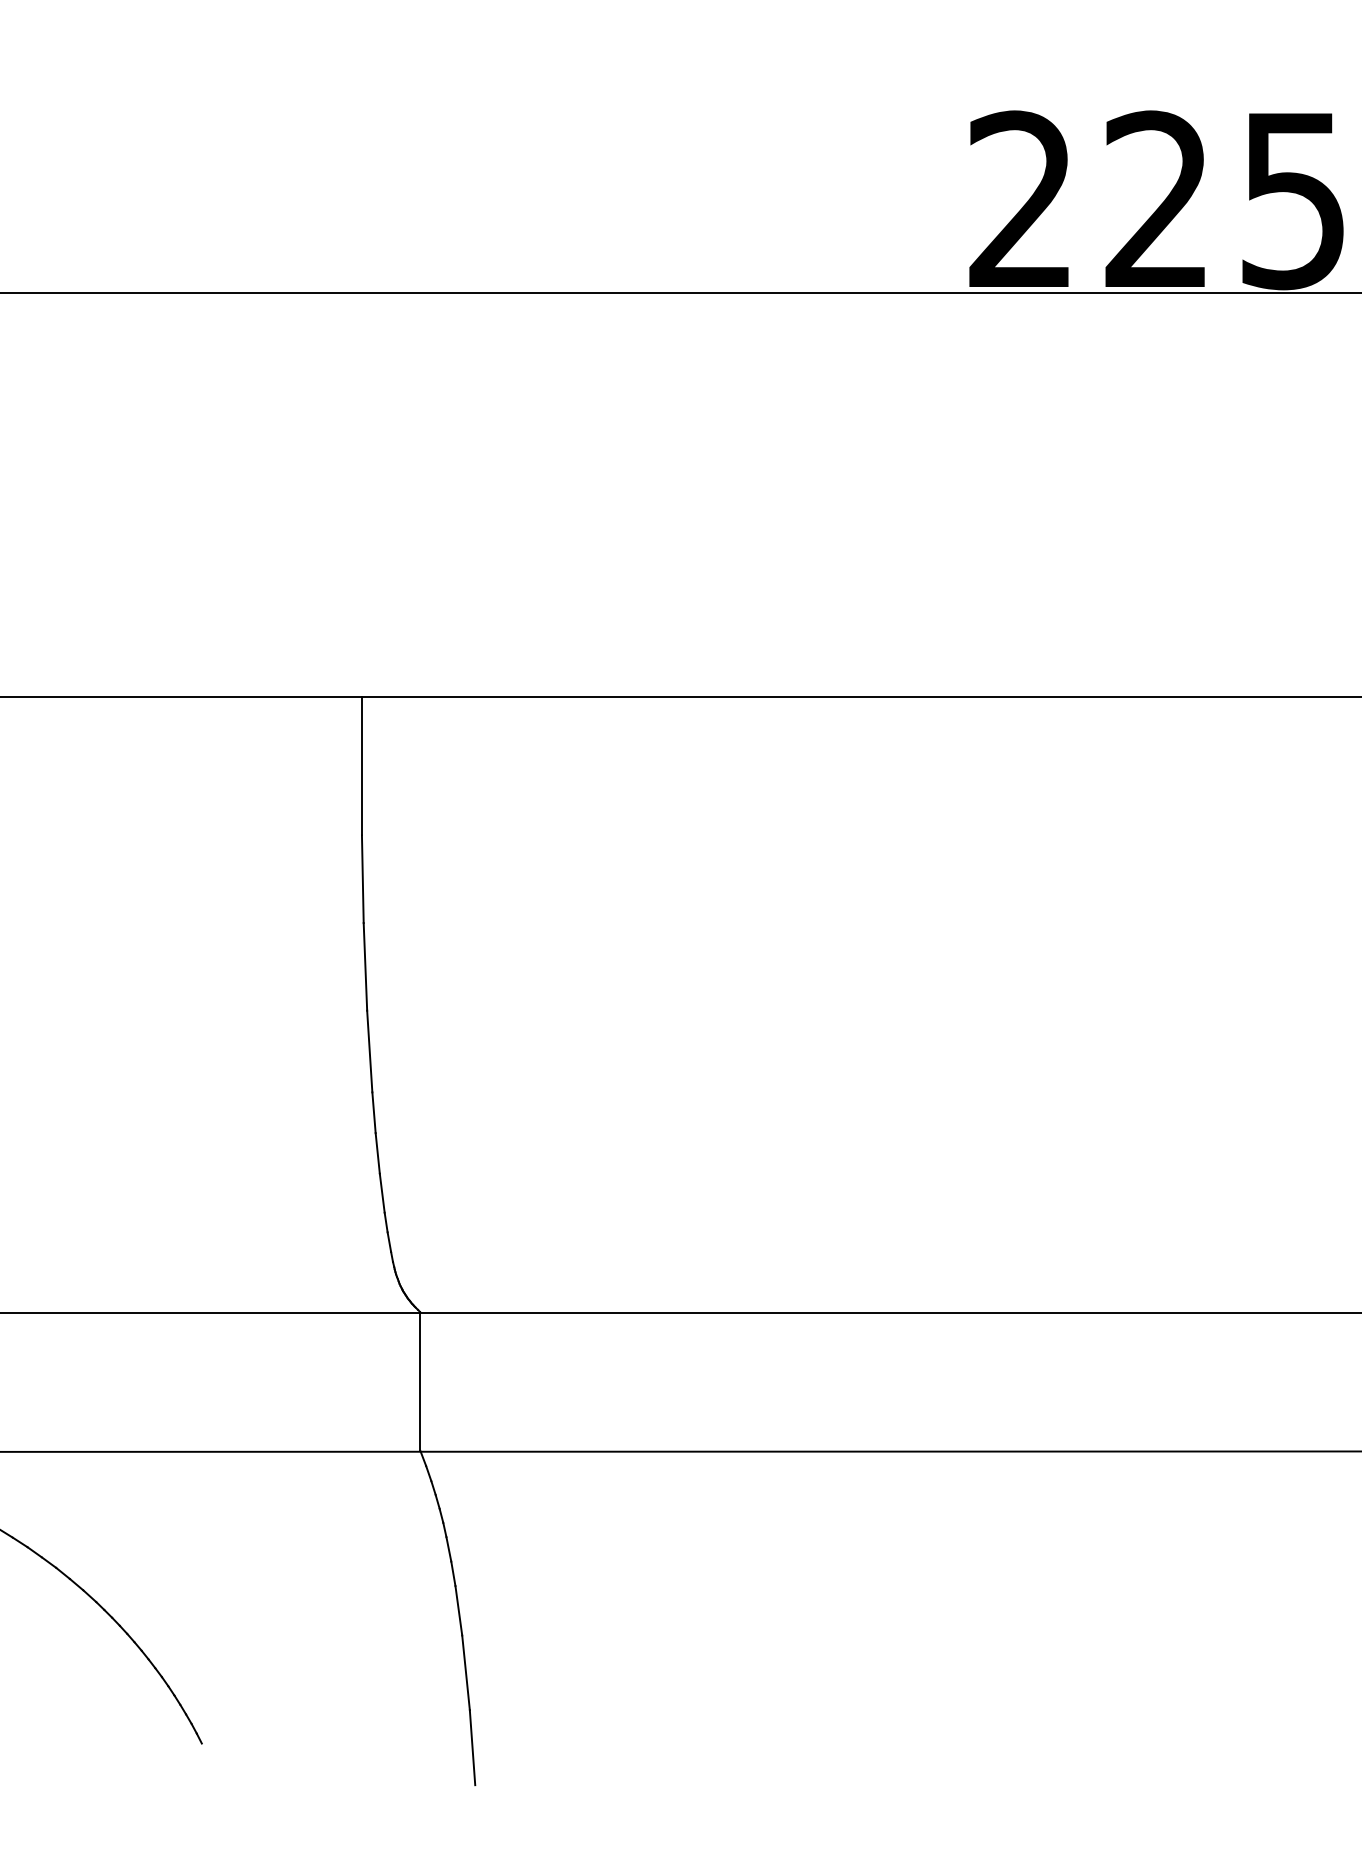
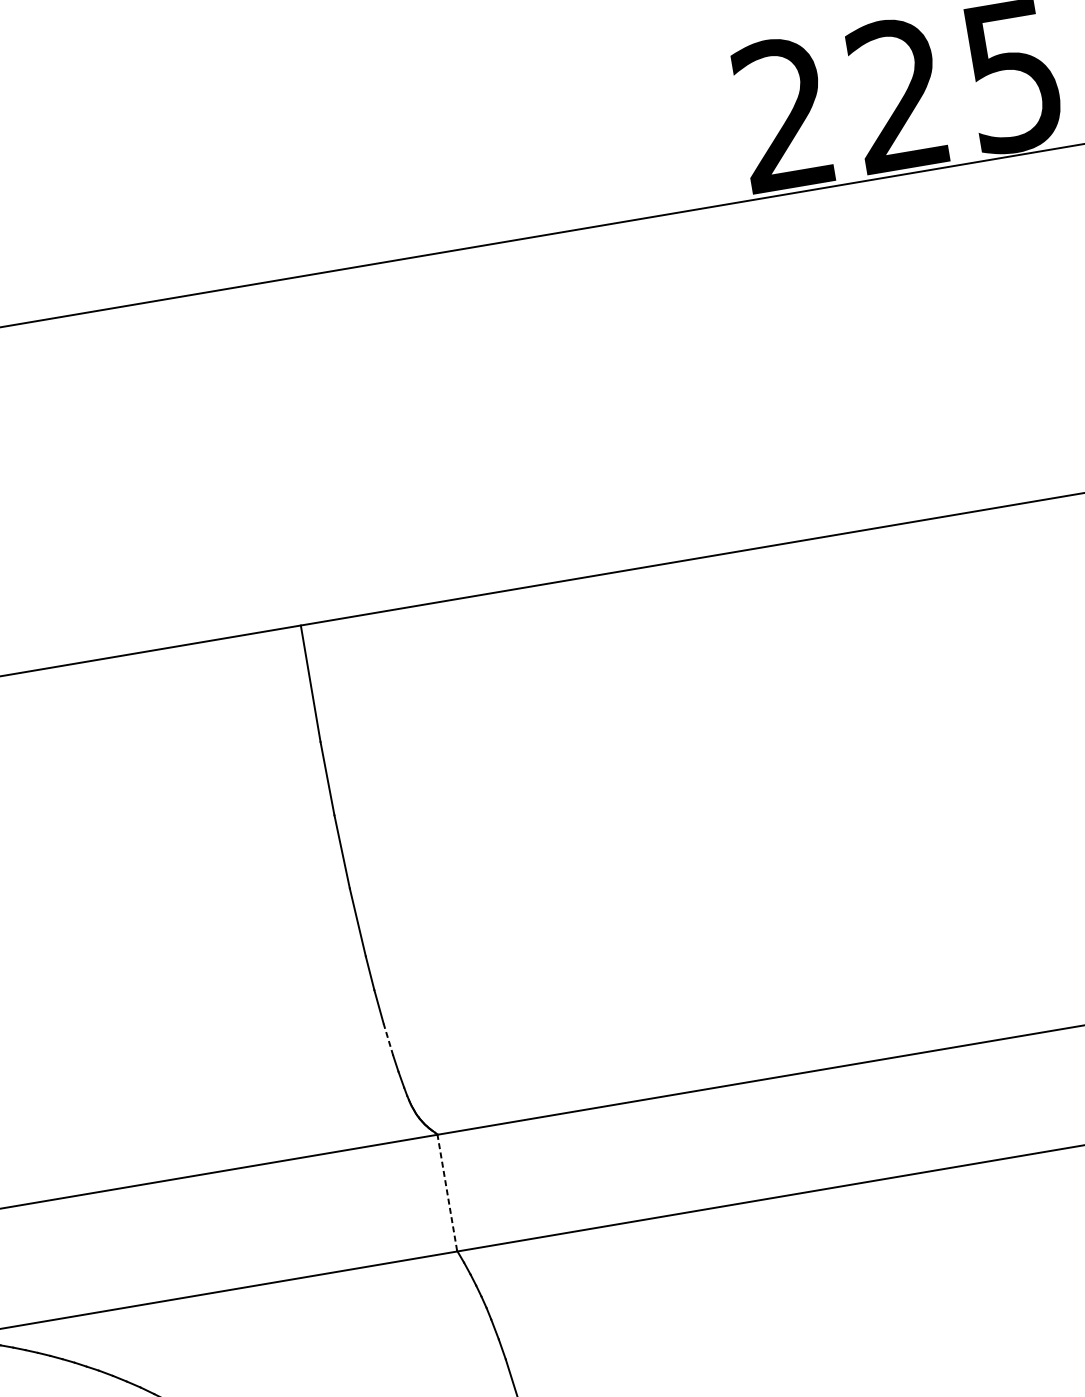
line: (382, 1193) -> (388, 1039), solid -> dashed
line: (420, 1381) -> (447, 1192), solid -> dashed

